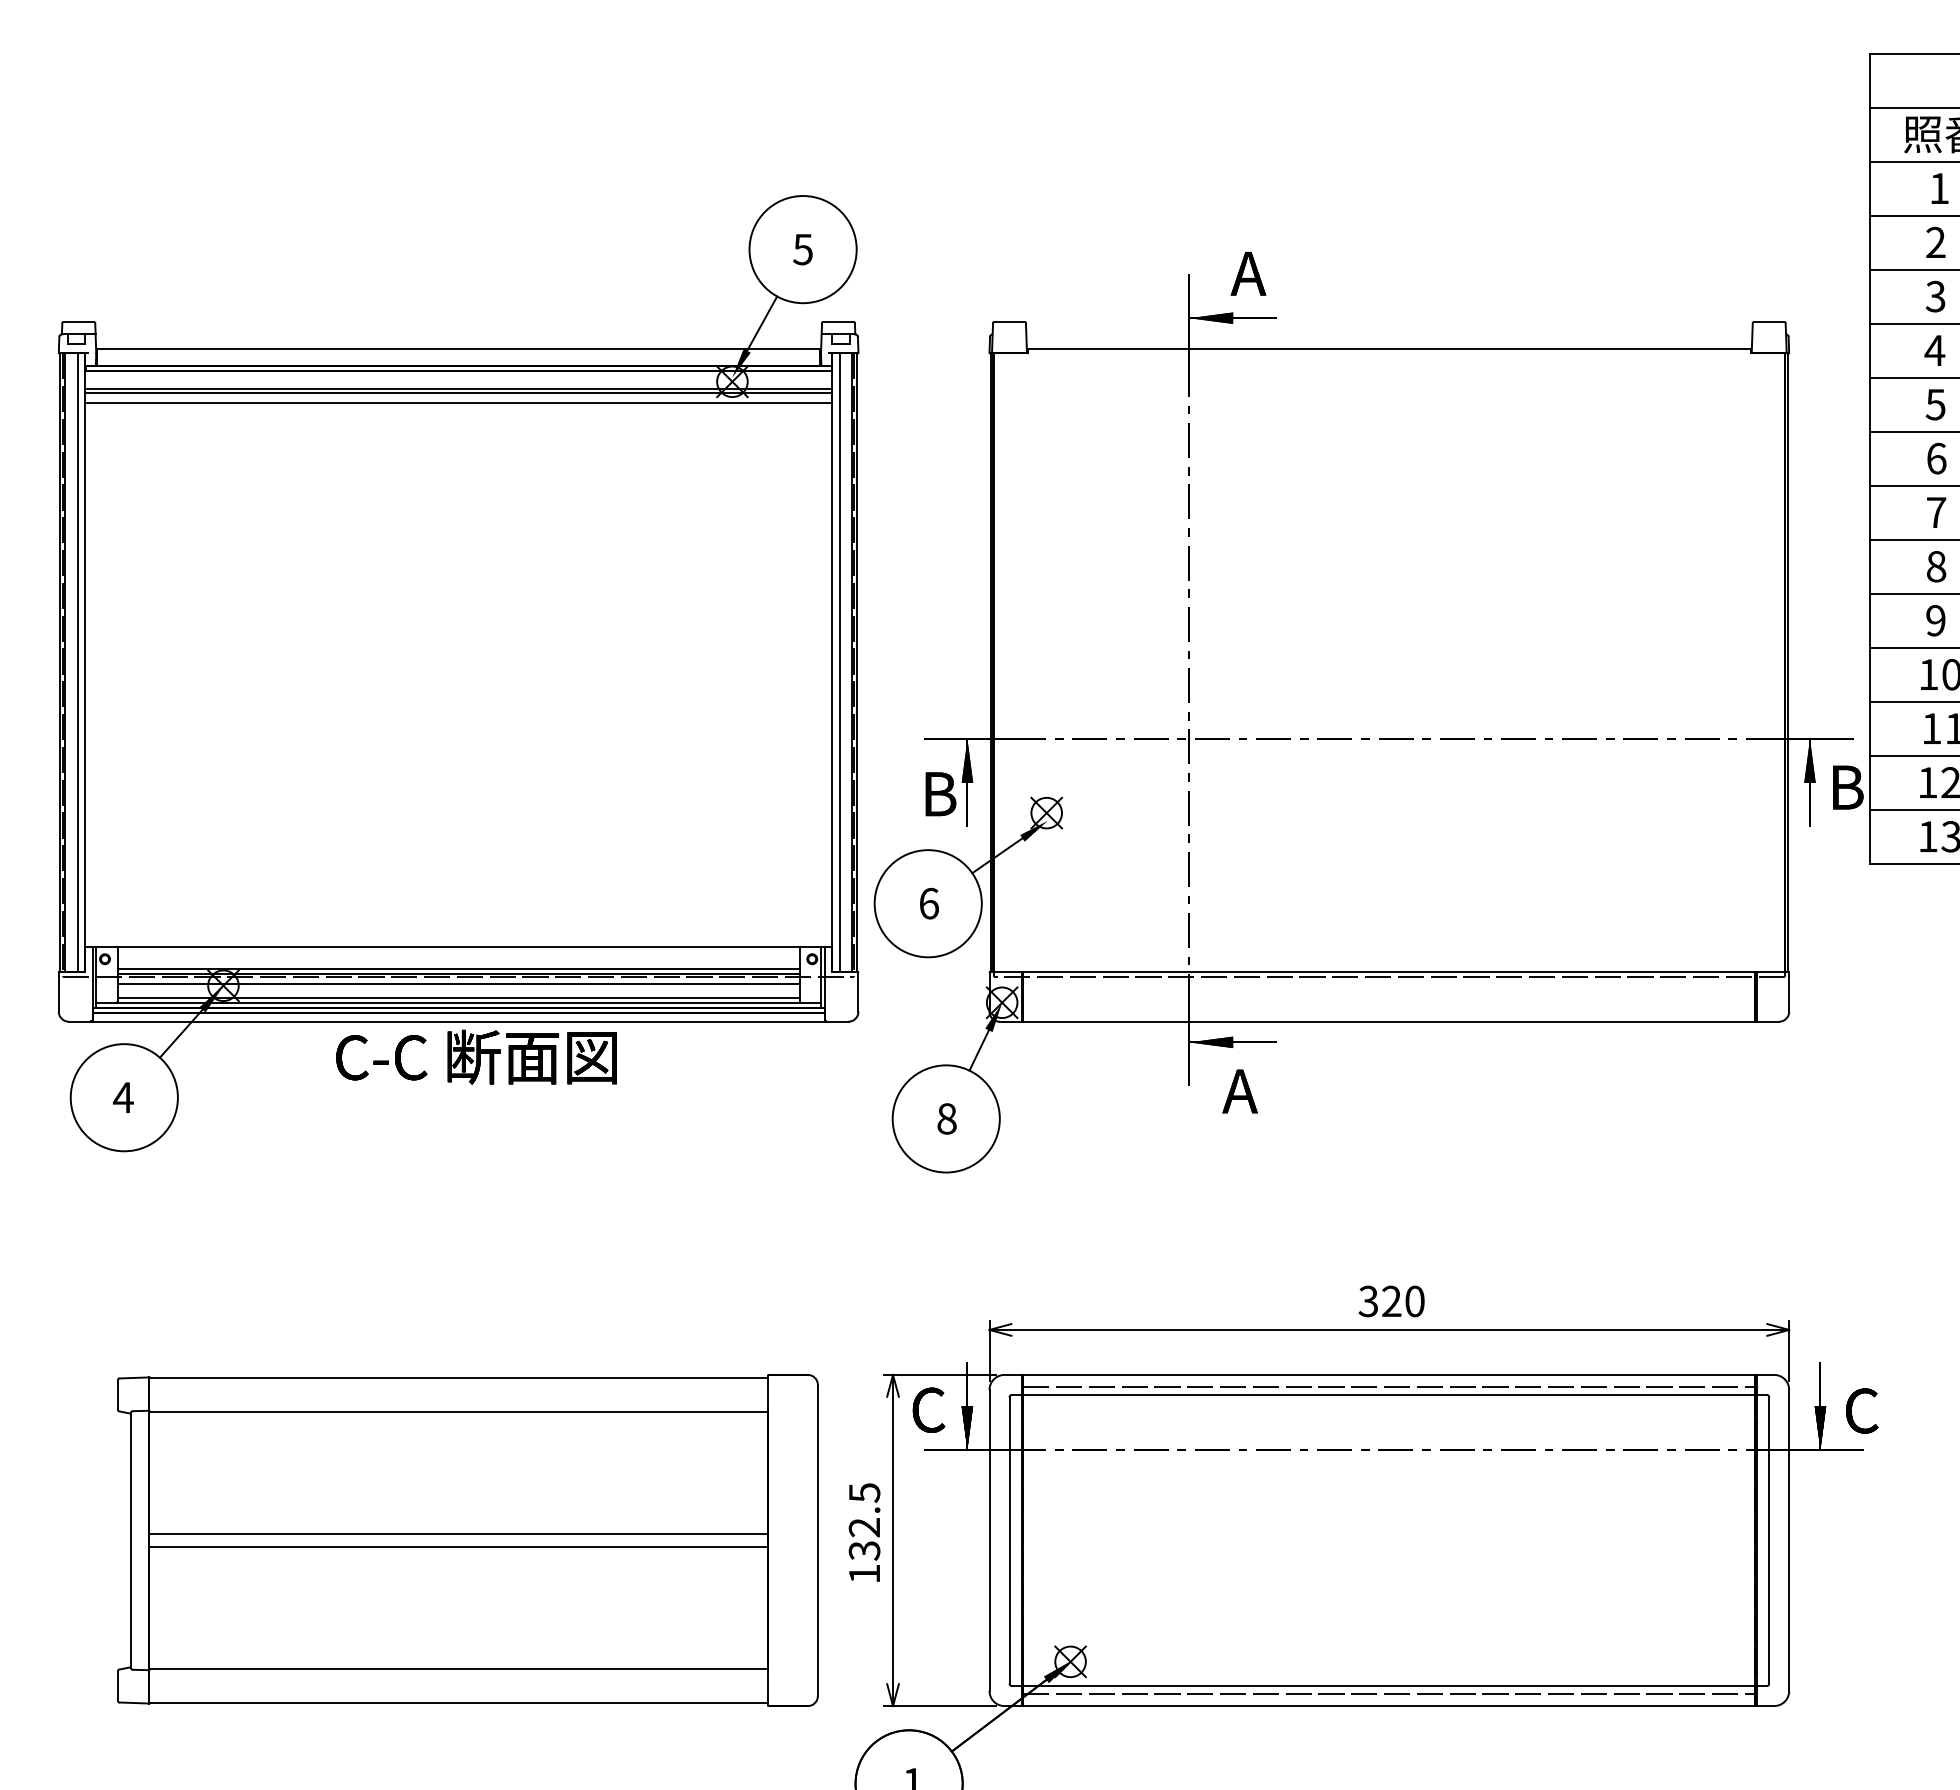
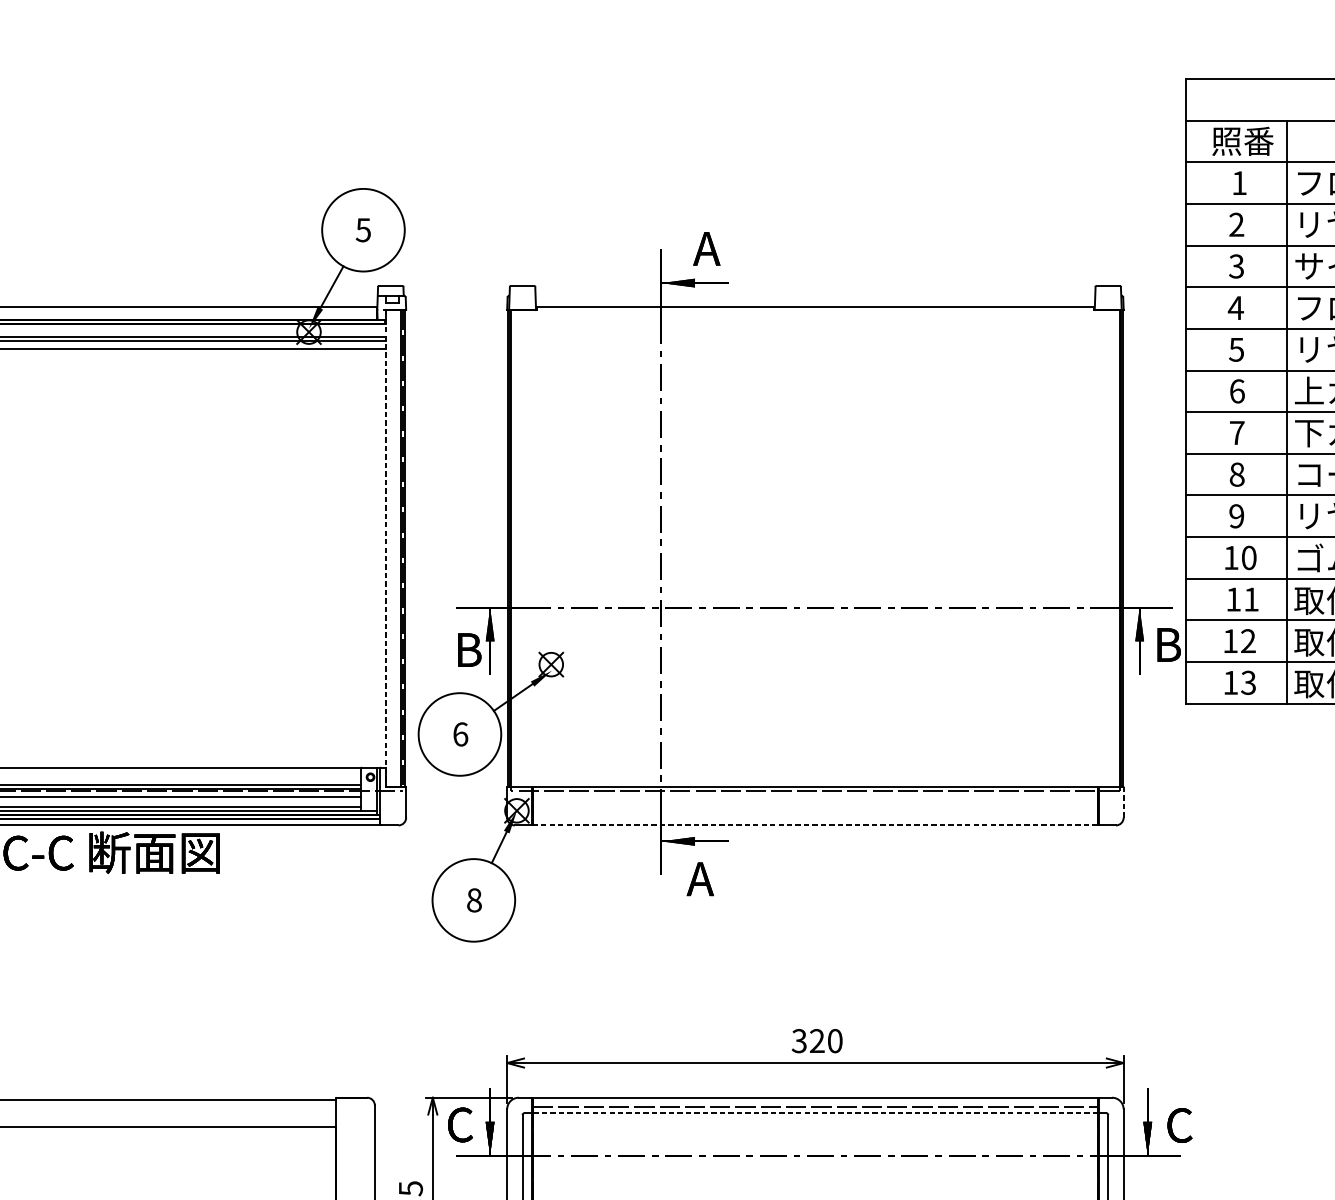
line: (832, 662) -> (386, 548), solid -> dashed
line: (839, 662) -> (391, 548), removed
line: (1789, 992) -> (1123, 802), solid -> dashed
line: (1388, 1021) -> (814, 825), solid -> dashed
line: (1389, 1394) -> (815, 1112), solid -> dashed

